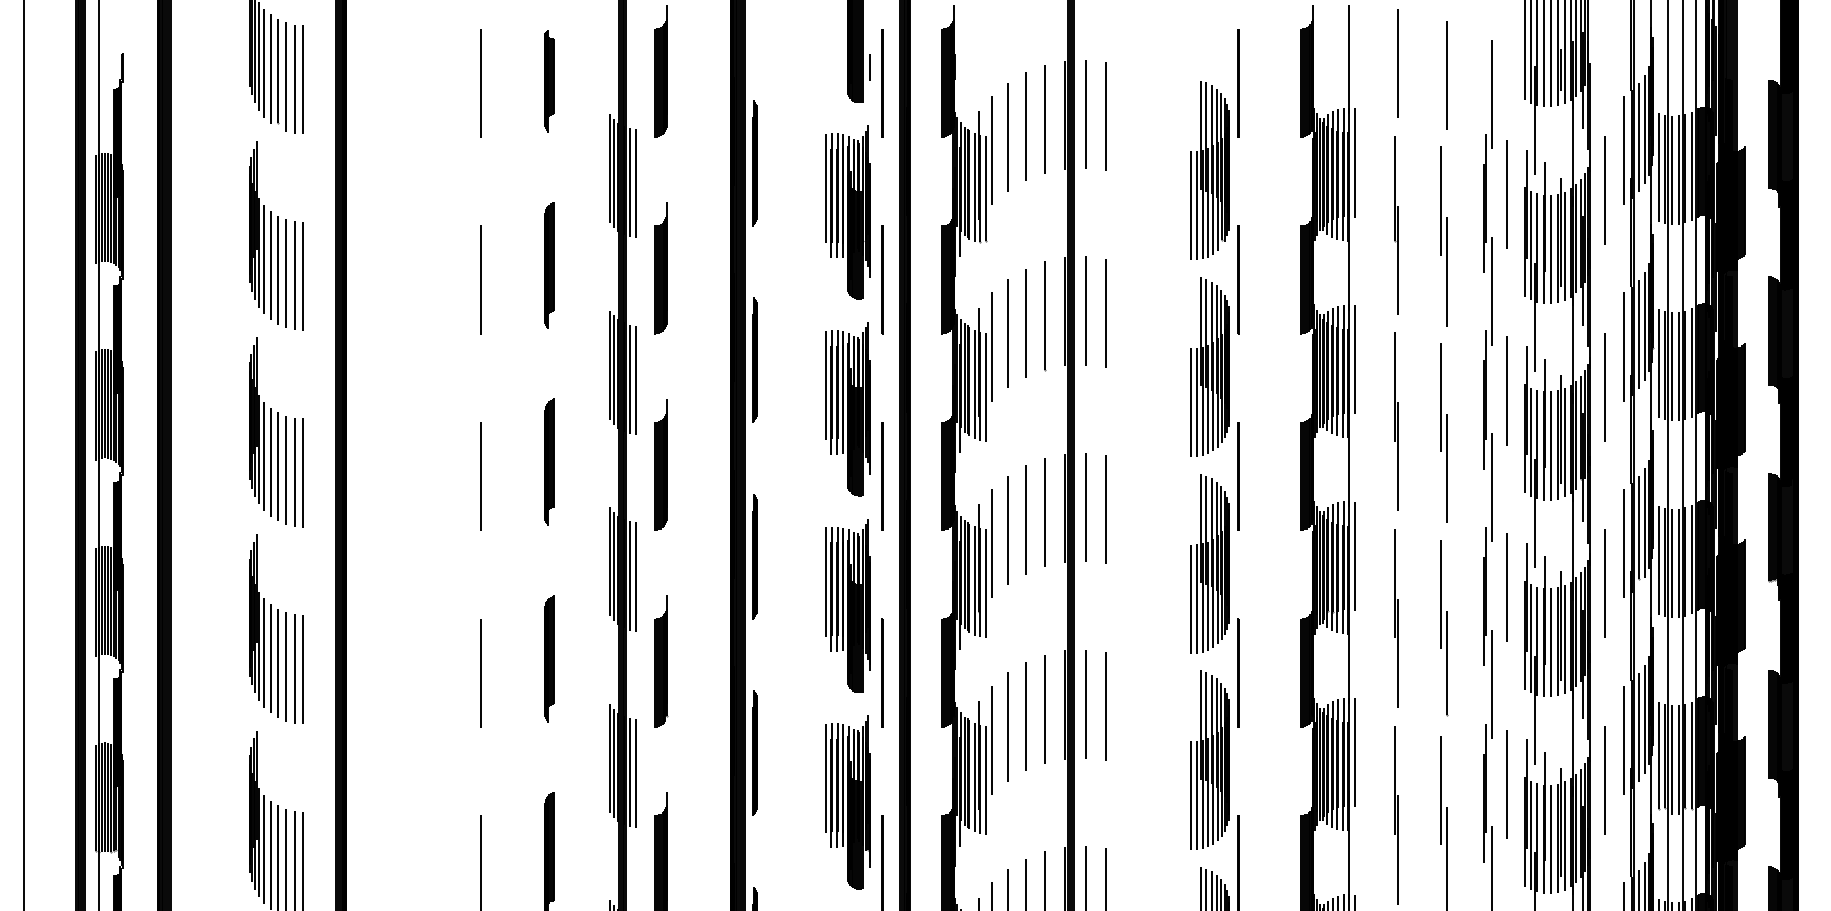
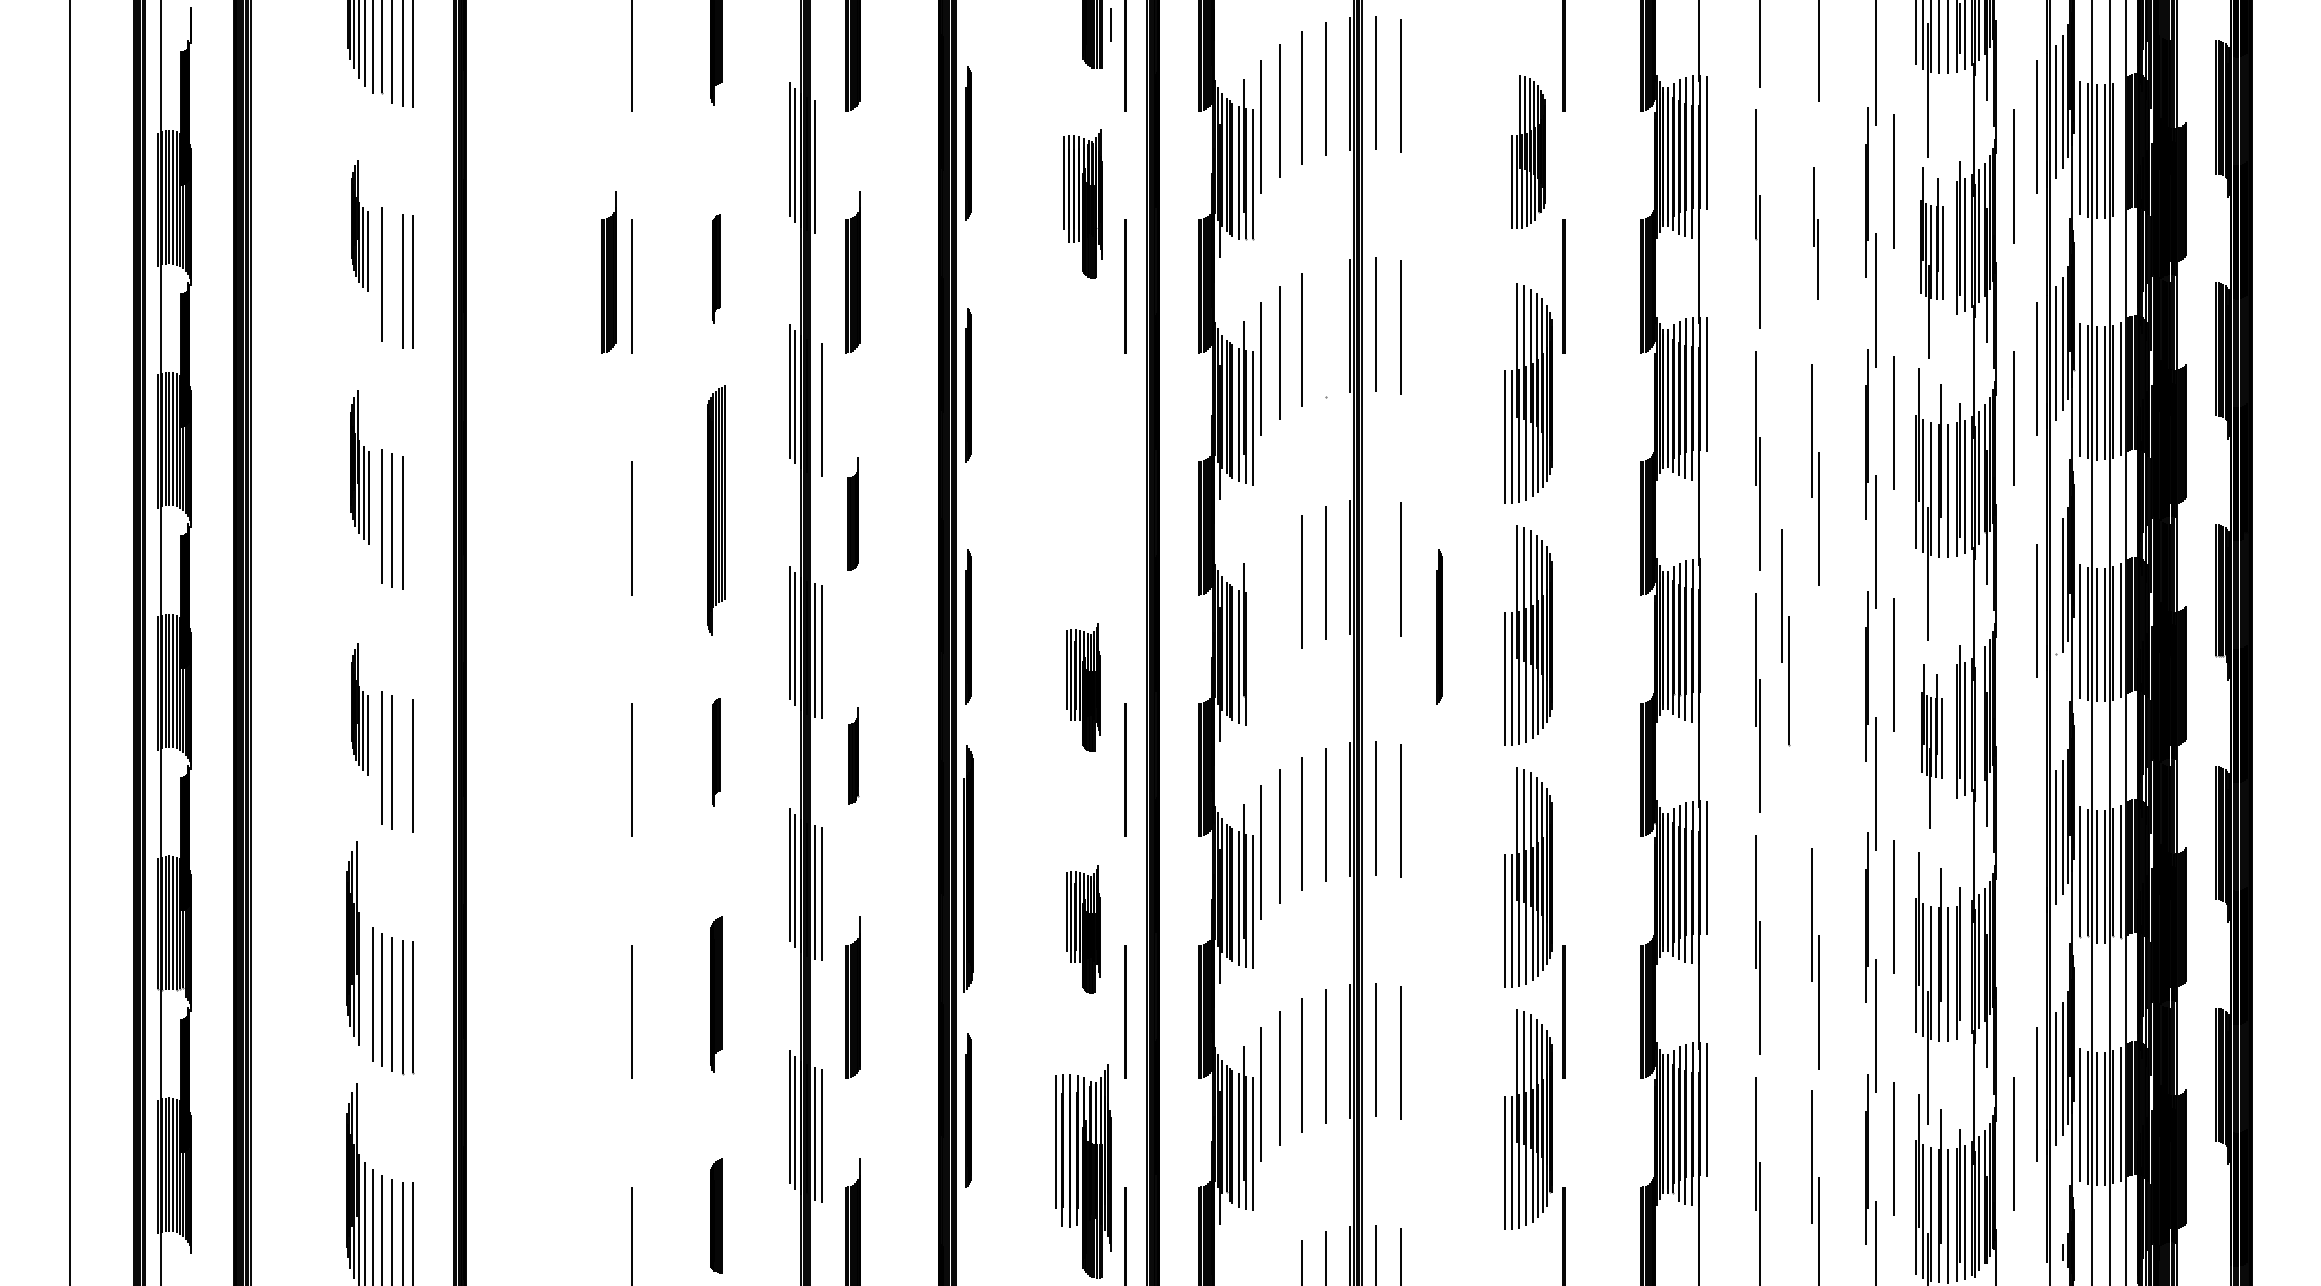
line: (1691, 166) -> (2120, 146), removed
part: (1210, 170) -> (1528, 151), size x0.7
line: (635, 183) -> (821, 168), removed
part: (848, 212) -> (1083, 203), size x0.7
part: (259, 230) -> (359, 225), size x0.6
part: (1443, 235) -> (1815, 232), size x0.6
part: (1537, 260) -> (1931, 262), size x0.7
part: (549, 265) -> (716, 268), size x0.7
part: (462, 268) -> (608, 272), added
line: (286, 273) -> (392, 278), removed
line: (1044, 315) -> (1325, 330), removed
line: (629, 379) -> (814, 408), removed
part: (848, 409) -> (1083, 445), removed
part: (259, 427) -> (359, 467), size x0.7
part: (549, 461) -> (716, 510), size x1.6
part: (660, 465) -> (852, 514), size x0.7
line: (302, 472) -> (412, 523), removed
line: (882, 476) -> (1125, 528), removed
line: (1238, 476) -> (1563, 528), removed
line: (1085, 507) -> (1375, 566), removed
line: (1638, 527) -> (2055, 591), removed
line: (1008, 530) -> (1280, 594), removed
line: (992, 543) -> (1260, 610), removed
part: (1137, 556) -> (1439, 626), added
line: (1355, 556) -> (1707, 626), removed
line: (985, 583) -> (1252, 660), removed
line: (1605, 583) -> (2014, 660), removed
part: (848, 605) -> (1083, 687), size x0.6
part: (259, 623) -> (359, 709), size x0.6
part: (1443, 627) -> (1785, 637), moved
line: (1576, 631) -> (1979, 719), removed
part: (1537, 653) -> (1931, 746), size x0.6
part: (549, 658) -> (716, 752), size x0.7
part: (661, 661) -> (853, 755), size x0.6
line: (294, 668) -> (402, 764), removed
line: (1238, 672) -> (1563, 769), removed
line: (1623, 740) -> (2036, 852), removed
part: (754, 753) -> (968, 868), size x1.6
line: (1604, 779) -> (2013, 901), removed
part: (848, 802) -> (1083, 929), size x0.6
line: (1564, 835) -> (1964, 970), removed
line: (264, 849) -> (365, 987), removed

